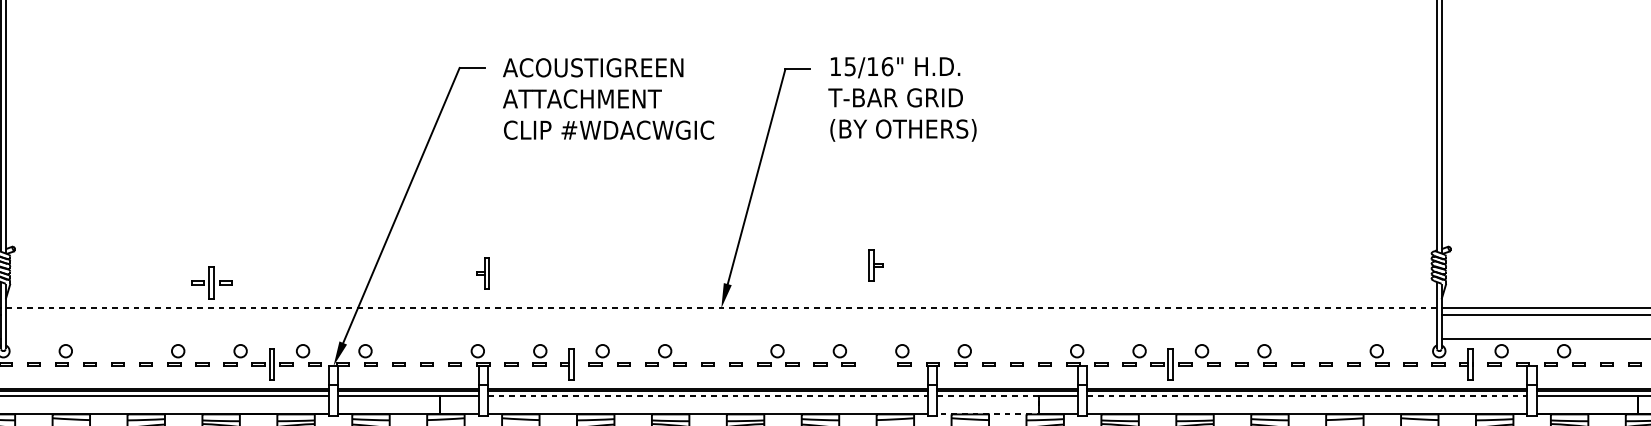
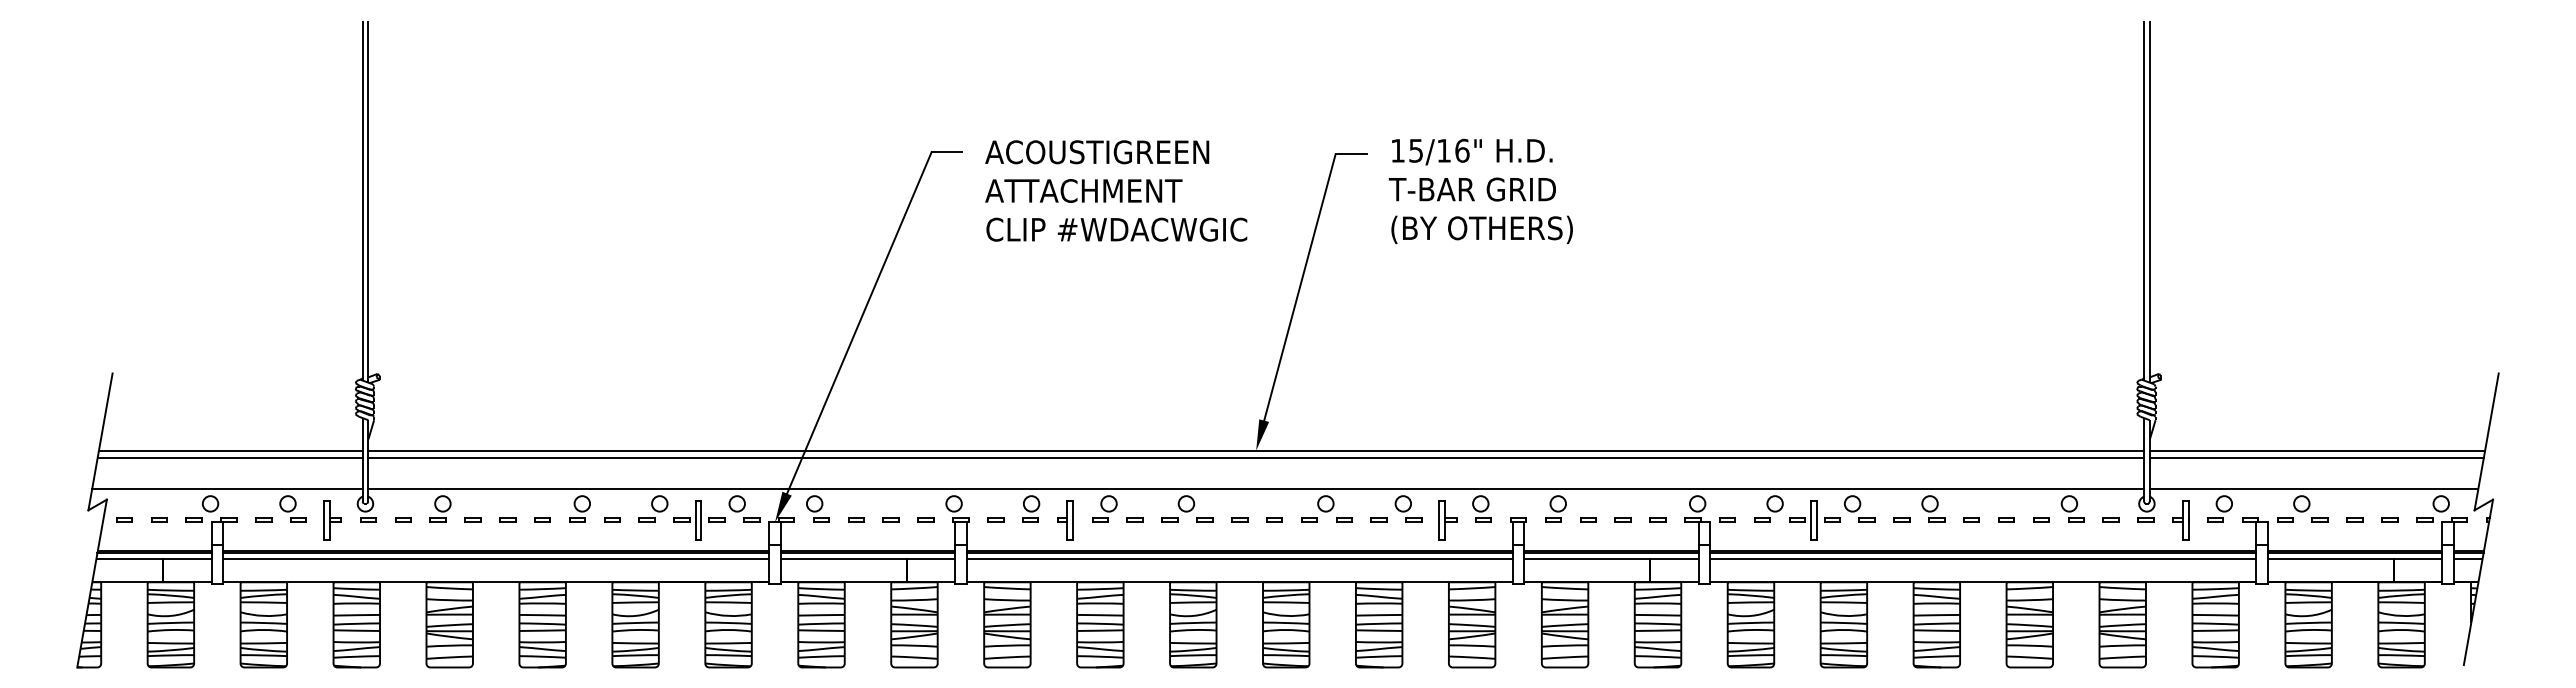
part: (875, 265) -> (1447, 520), moved
part: (483, 273) -> (960, 407), removed
part: (212, 283) -> (624, 419), removed
line: (721, 308) -> (1256, 450), dashed -> solid
line: (721, 314) -> (1256, 458), added
line: (721, 339) -> (1256, 489), added
line: (708, 396) -> (1240, 559), dashed -> solid
line: (1307, 396) -> (1983, 559), dashed -> solid
line: (1039, 404) -> (1650, 570), dashed -> solid

